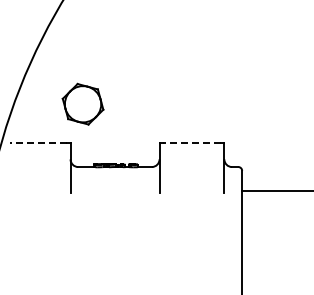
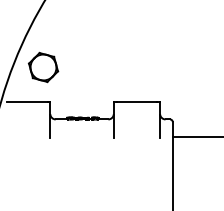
part: (82, 103) -> (43, 66), moved
line: (38, 142) -> (27, 101), dashed -> solid
line: (191, 142) -> (136, 101), dashed -> solid

